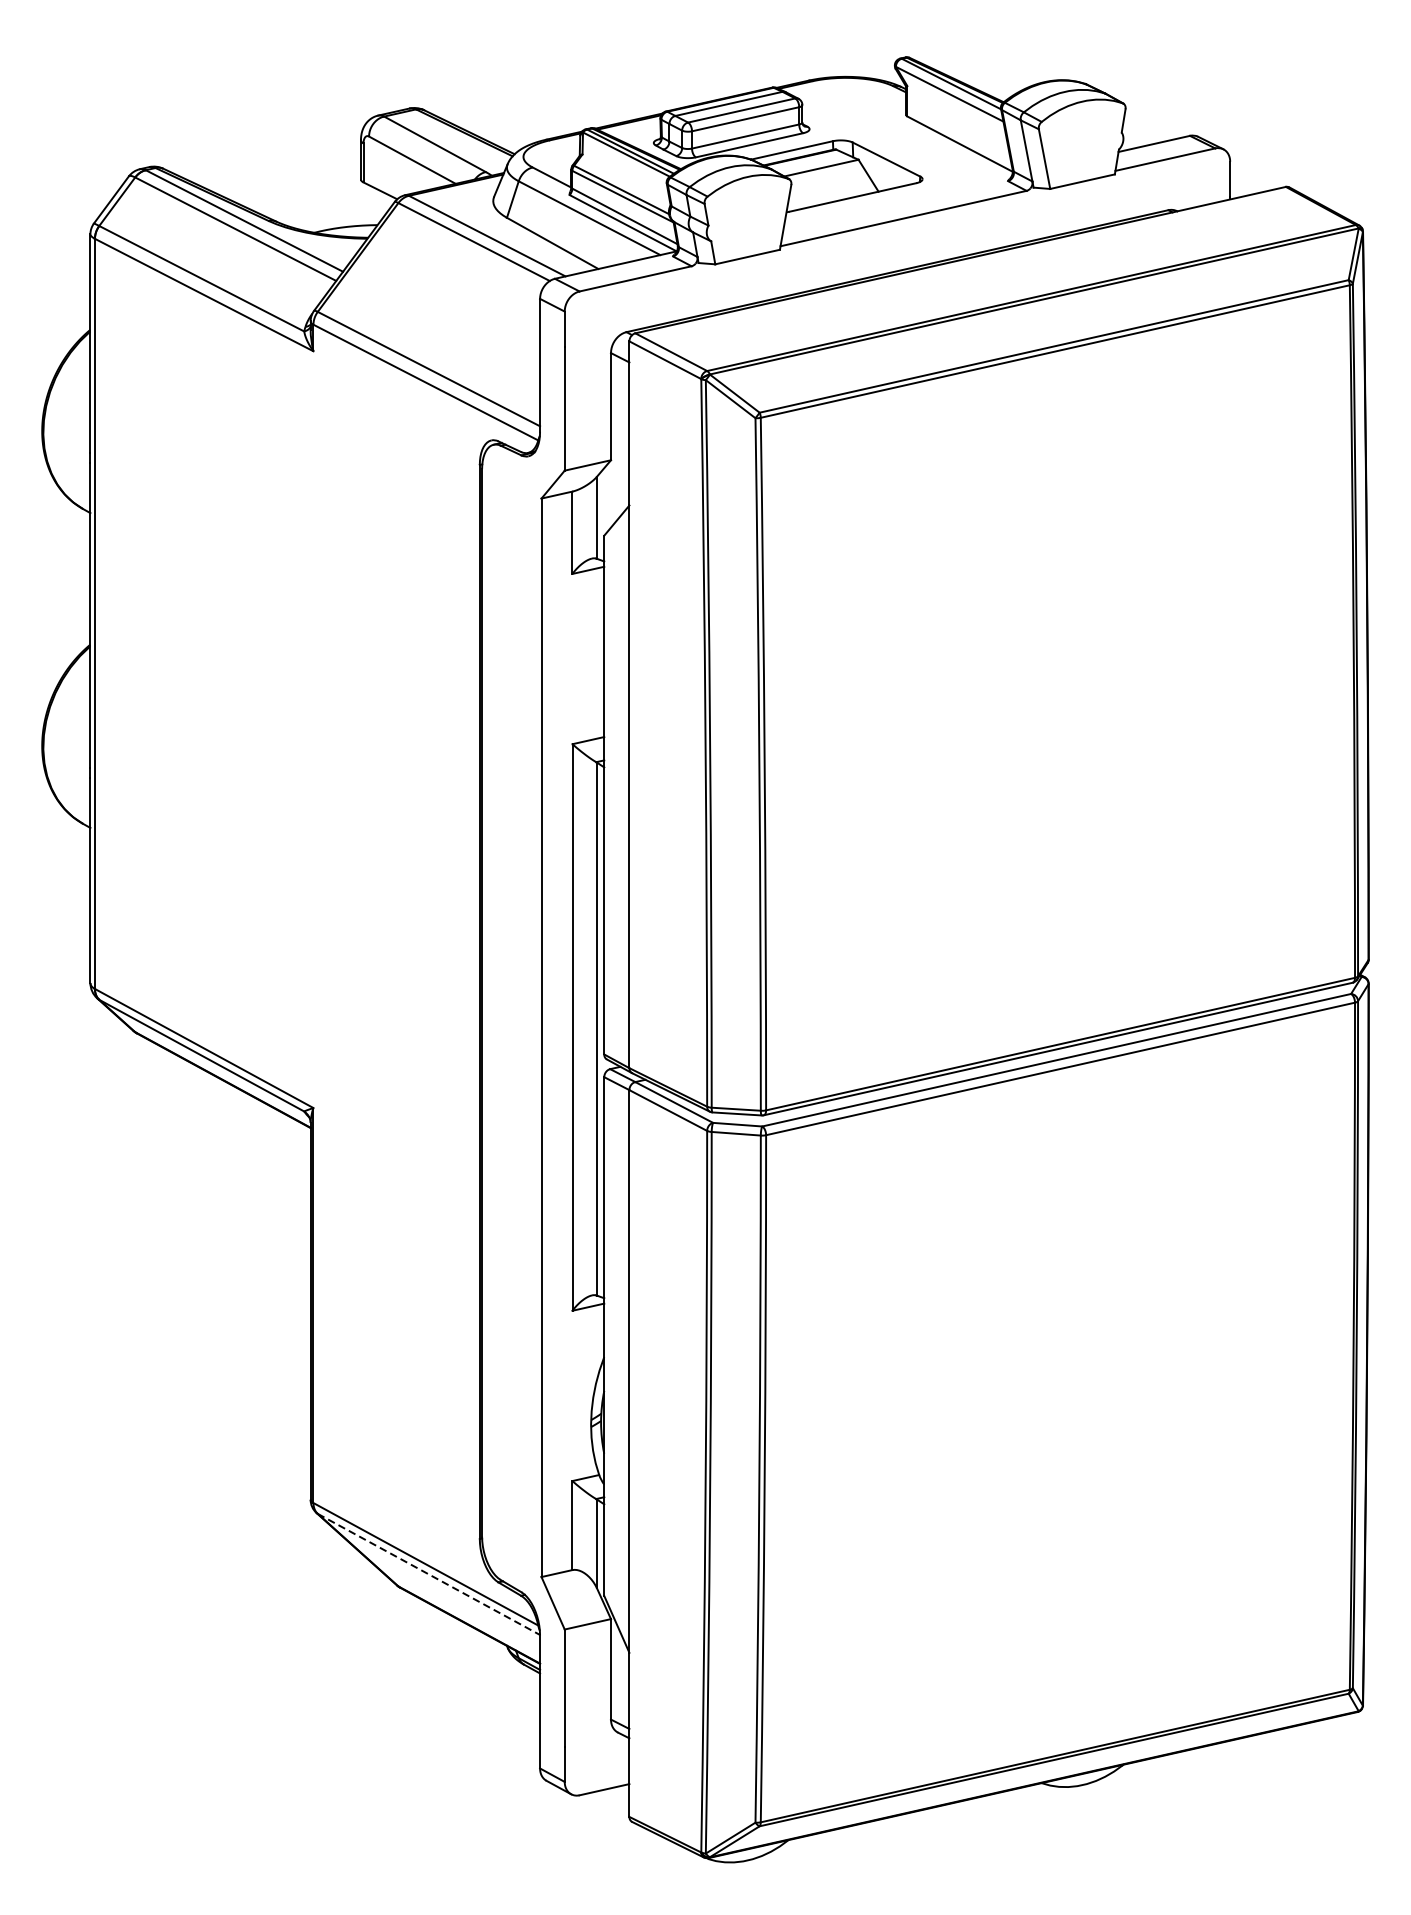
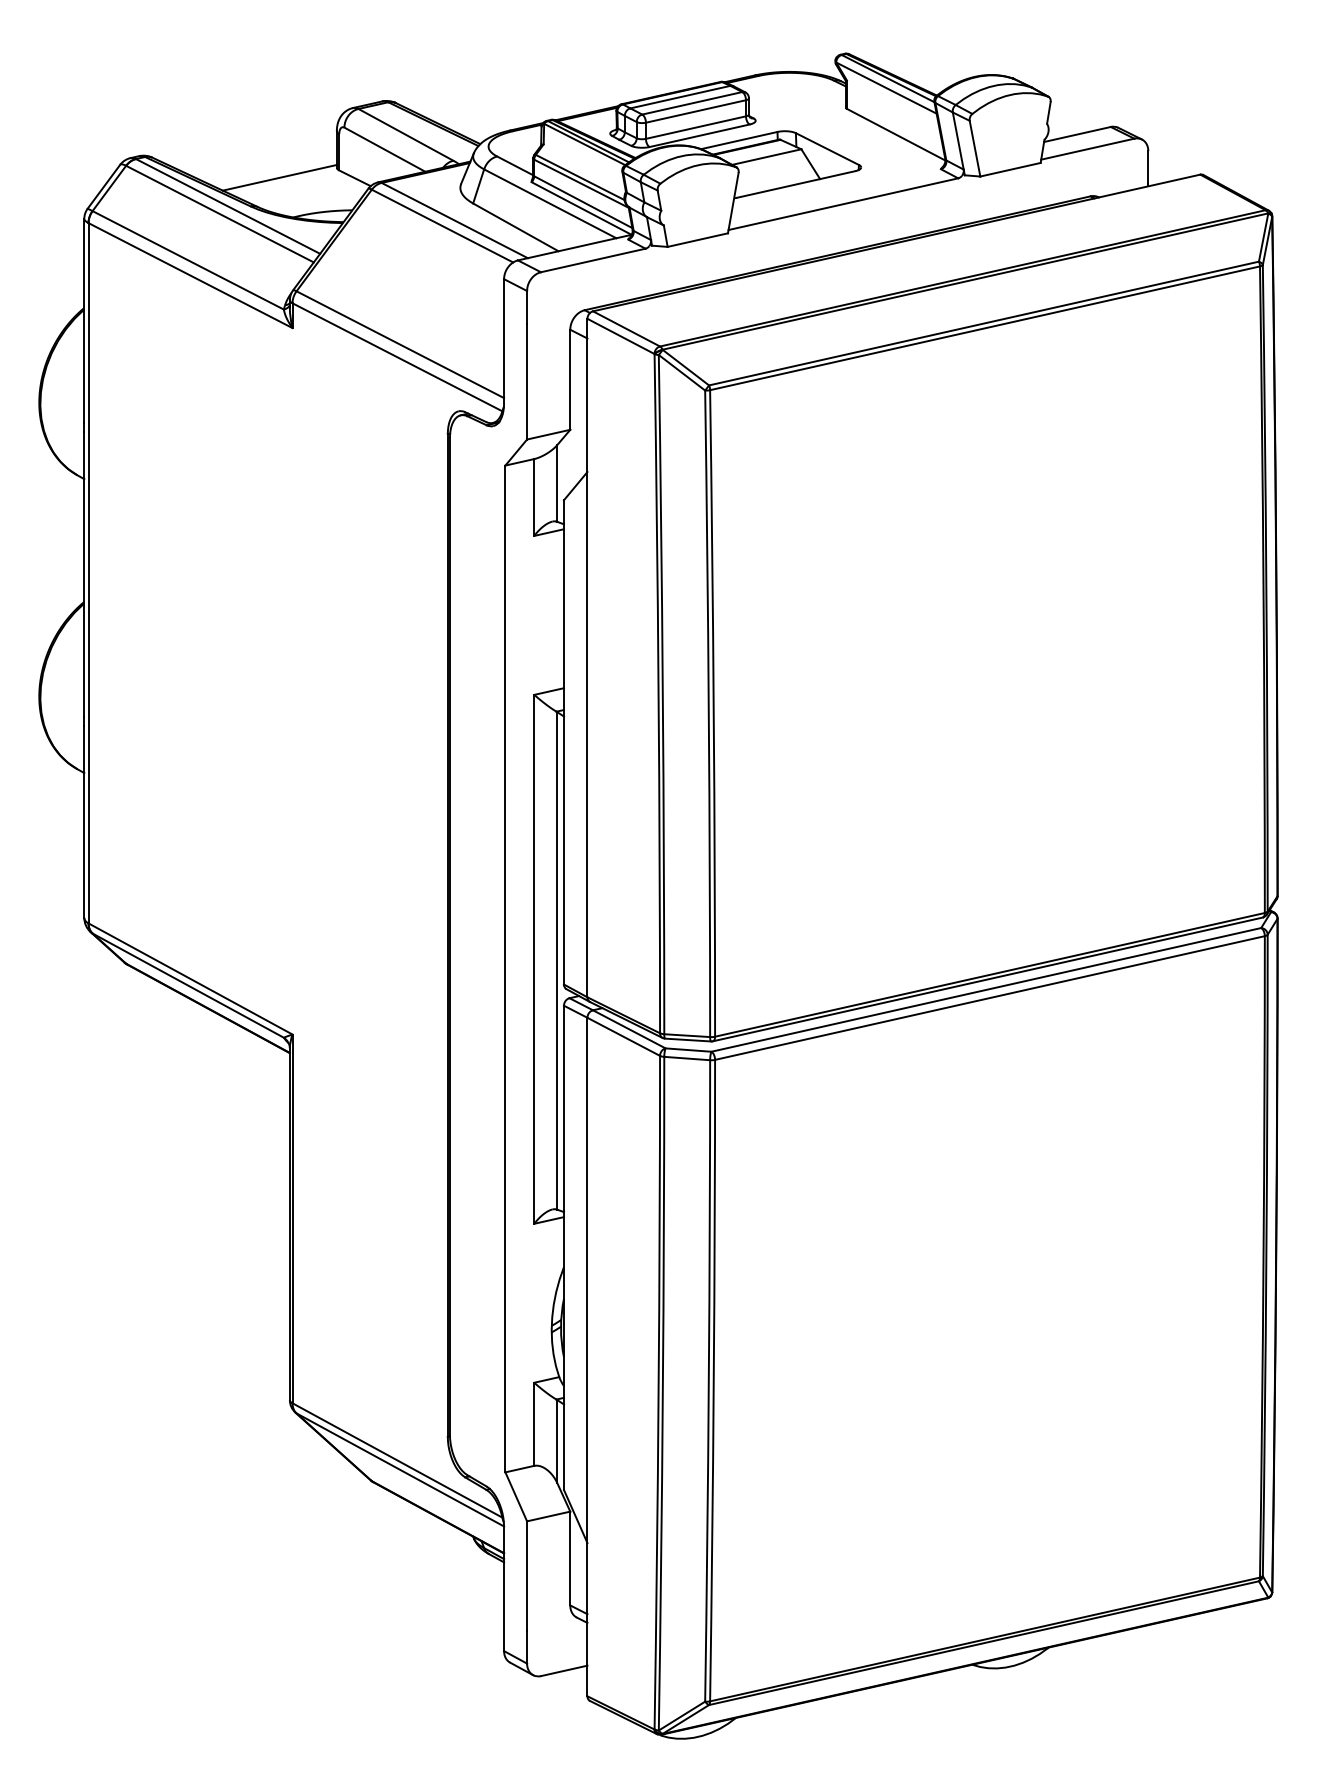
line: (299, 189) -> (279, 177), added
line: (429, 1575) -> (400, 1470), dashed -> solid

